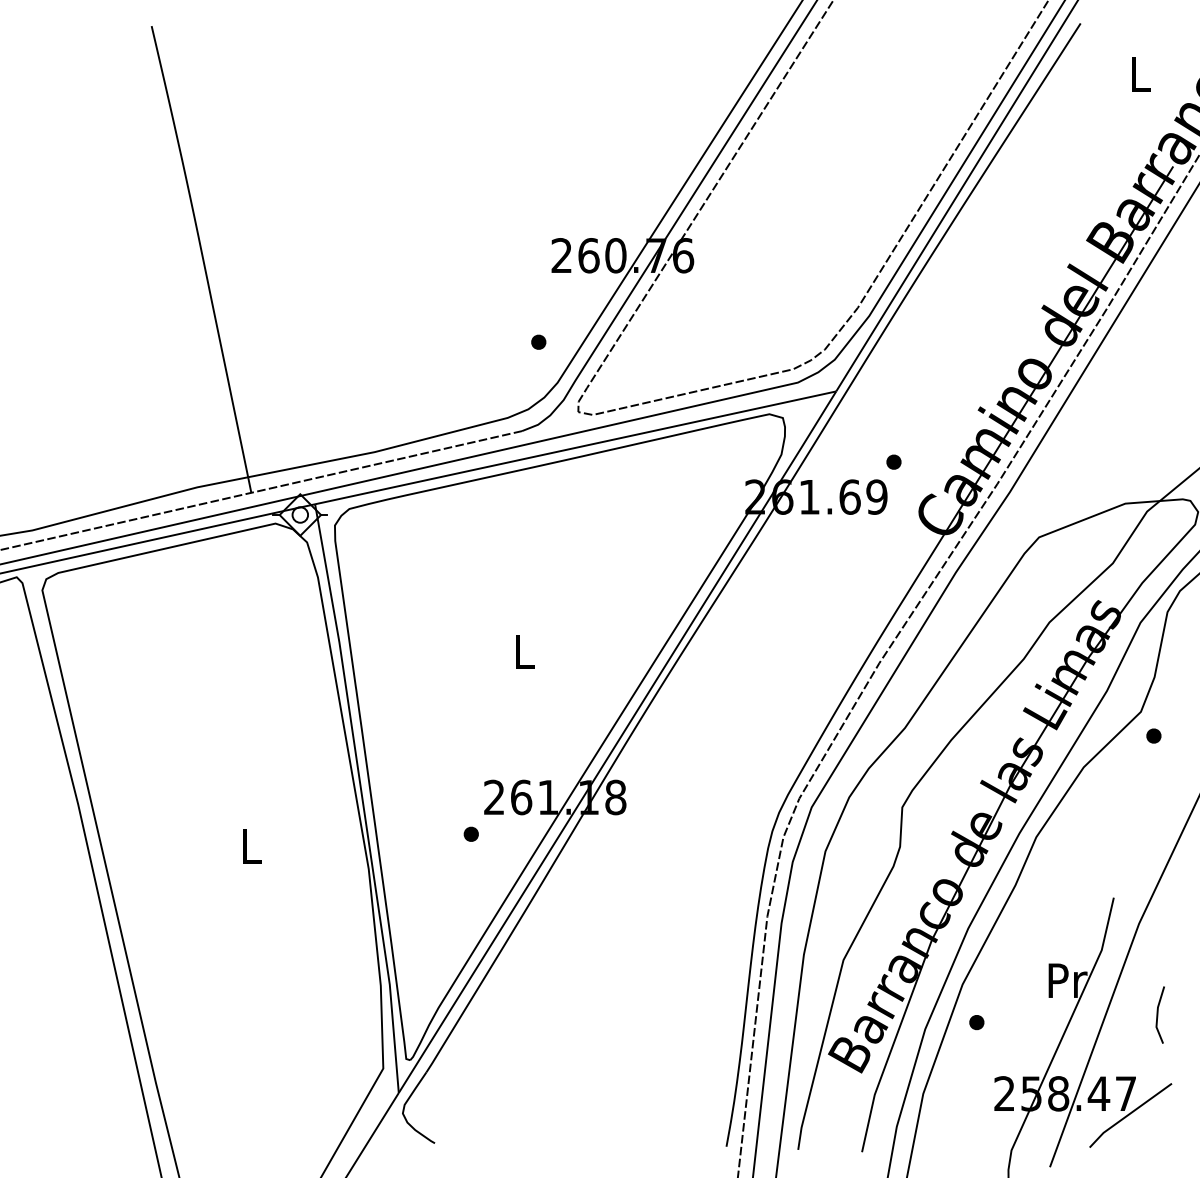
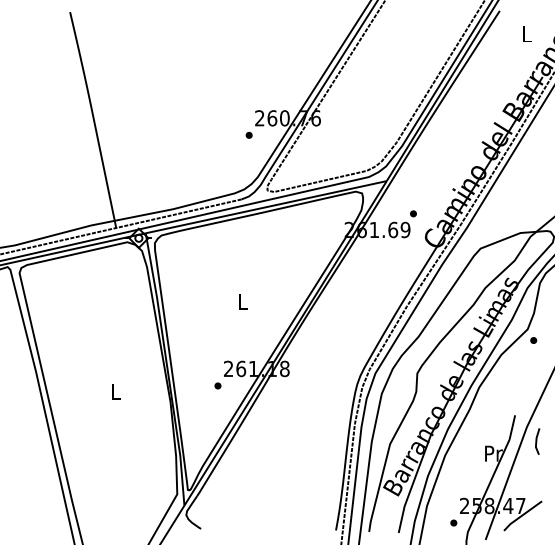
part: (537, 340) -> (248, 134), moved
line: (1159, 1014) -> (537, 441), moved
part: (976, 1021) -> (453, 522), moved

